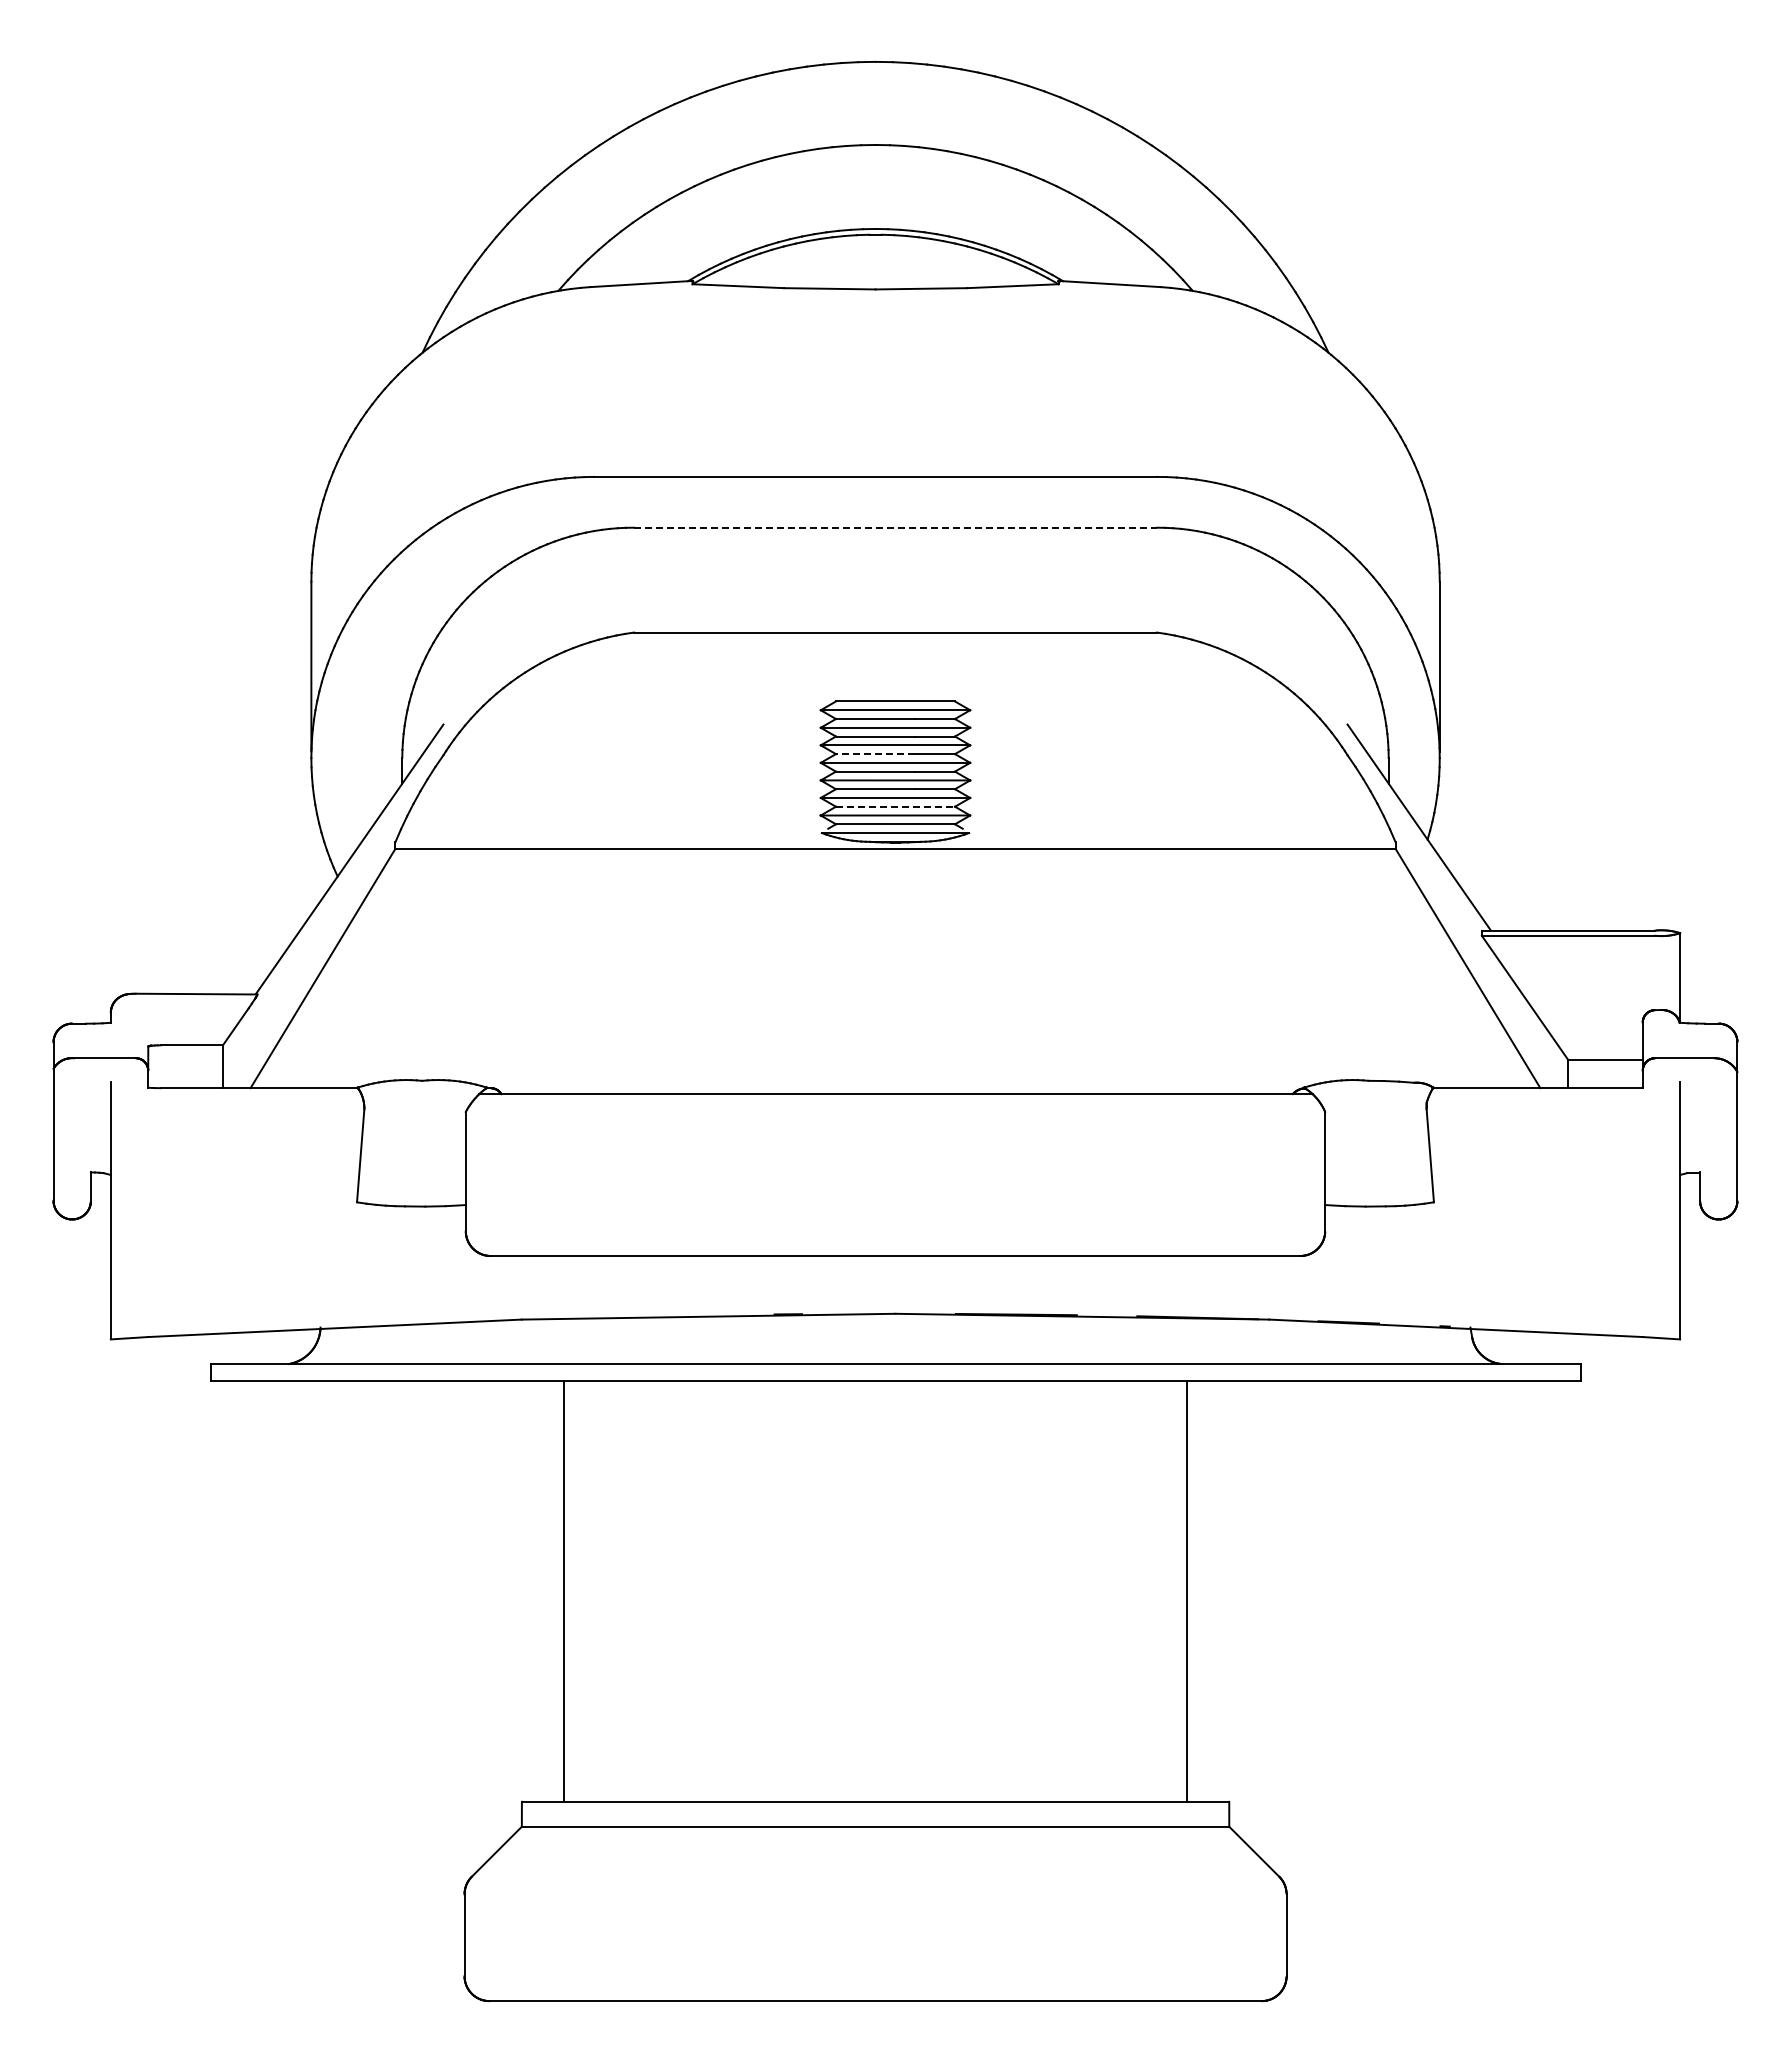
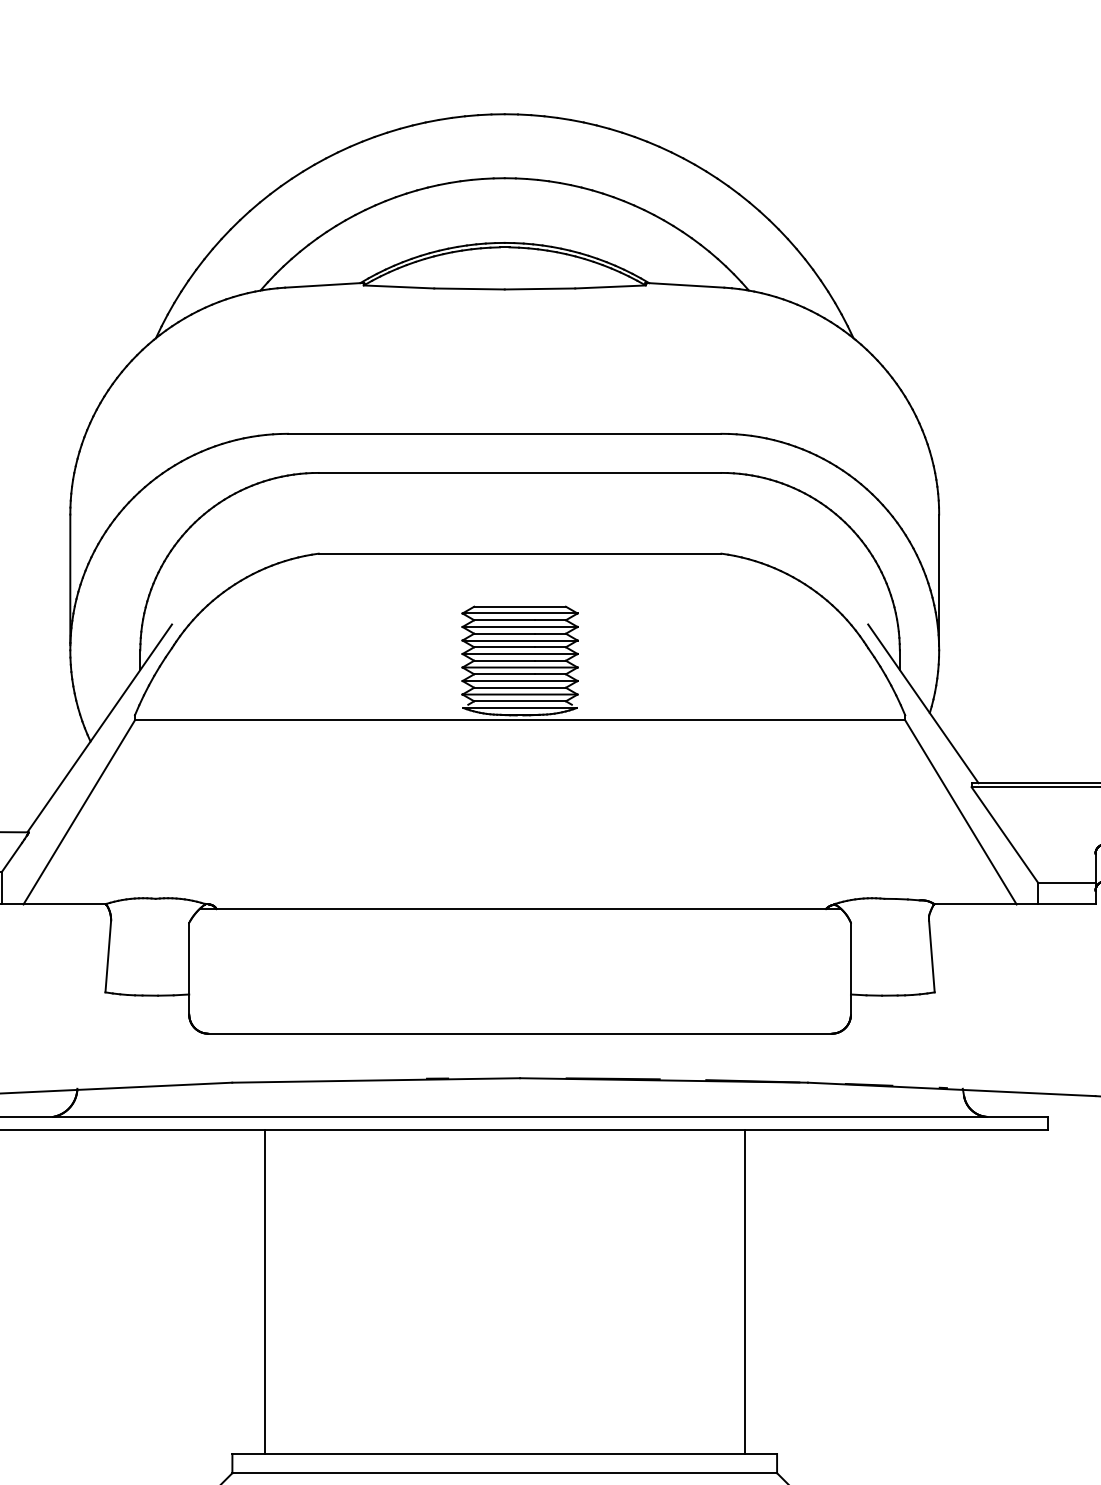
line: (895, 527) -> (520, 472), dashed -> solid
line: (875, 754) -> (504, 647), dashed -> solid
line: (896, 806) -> (520, 687), dashed -> solid

